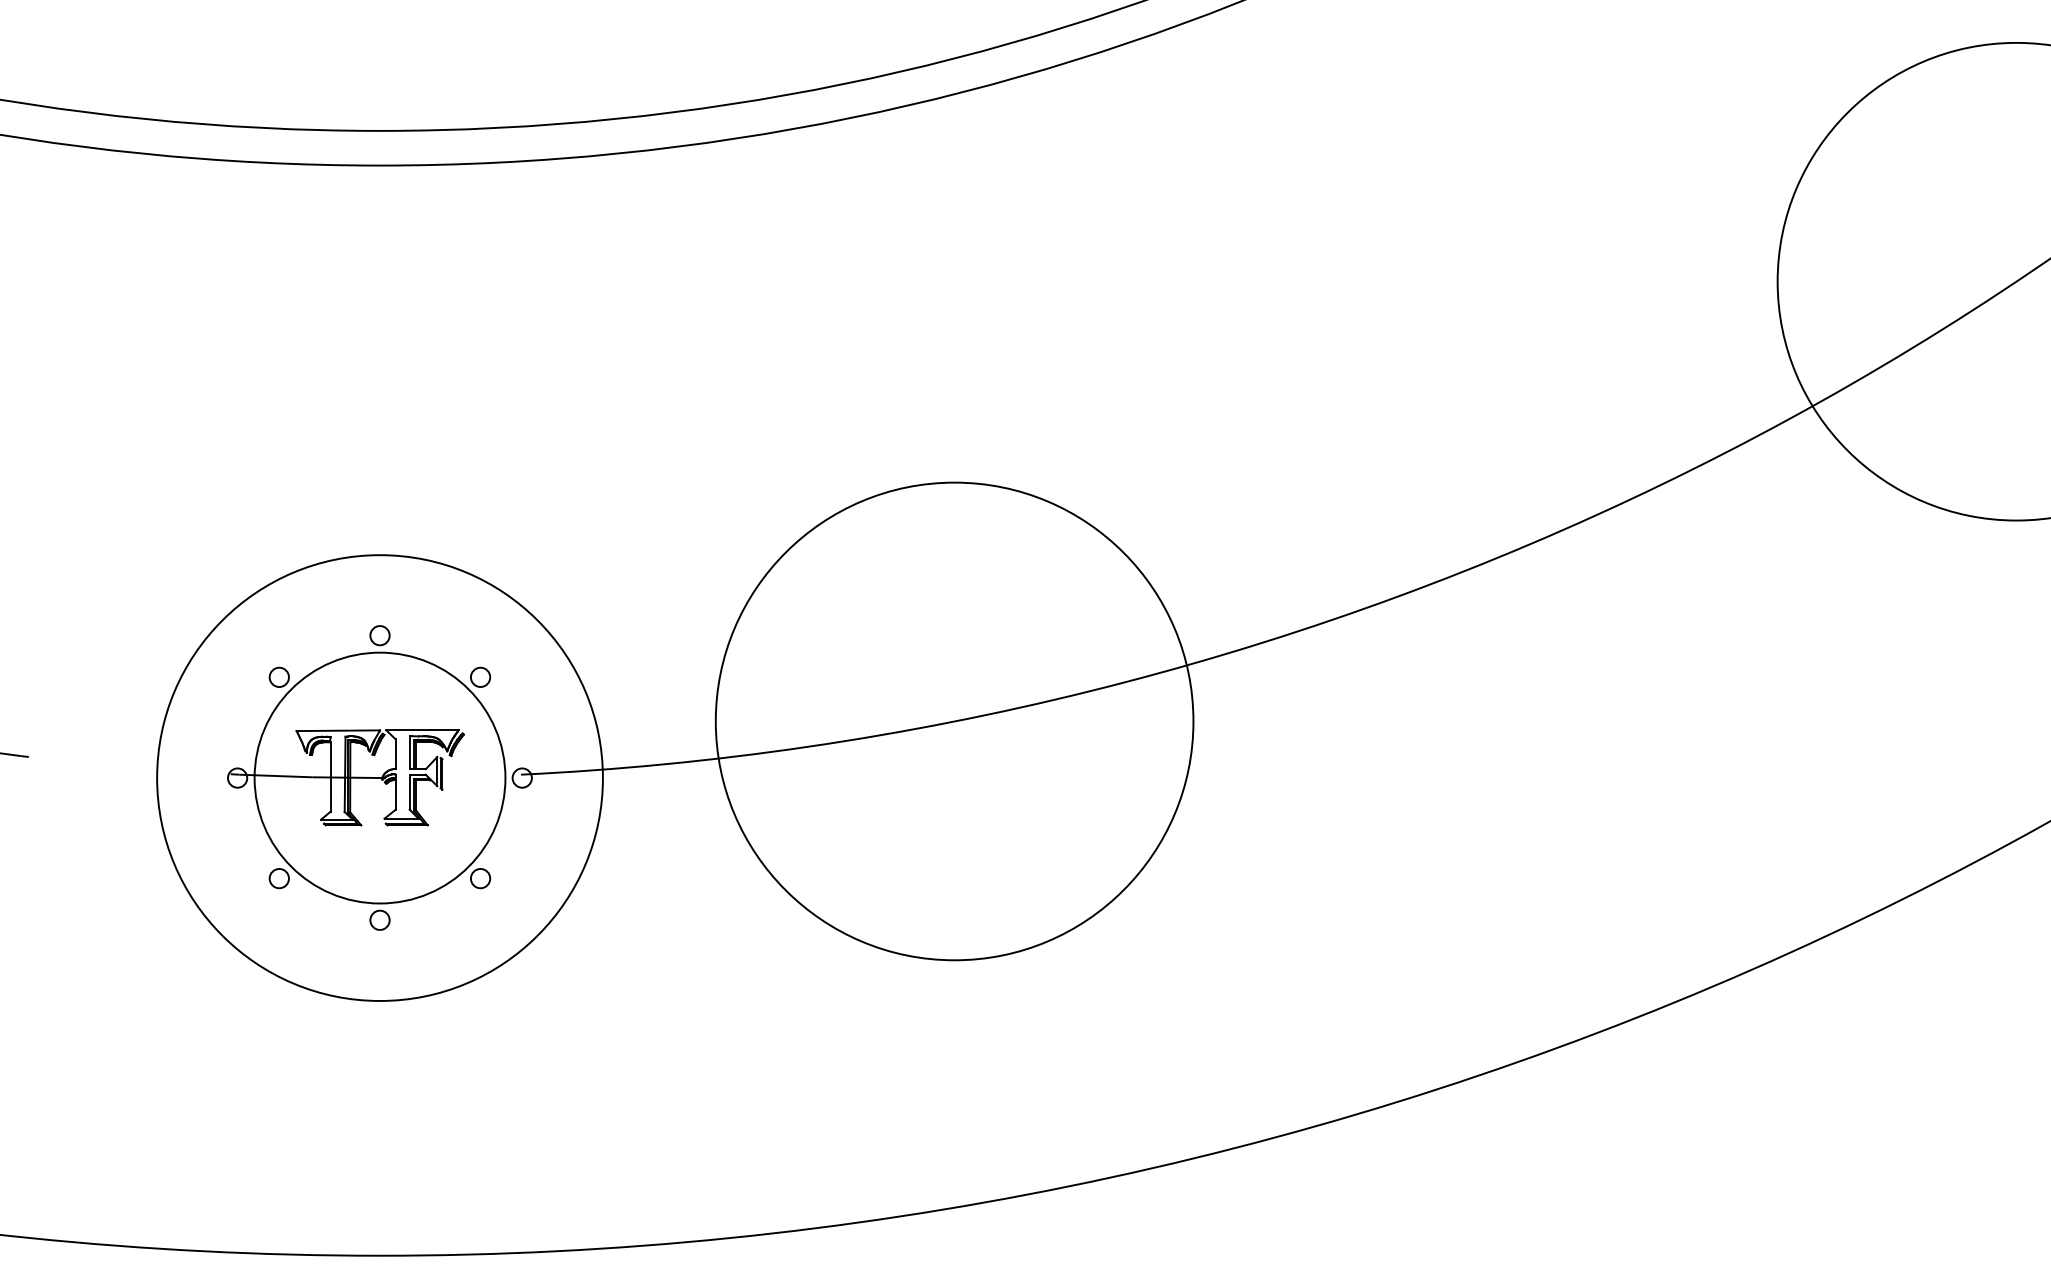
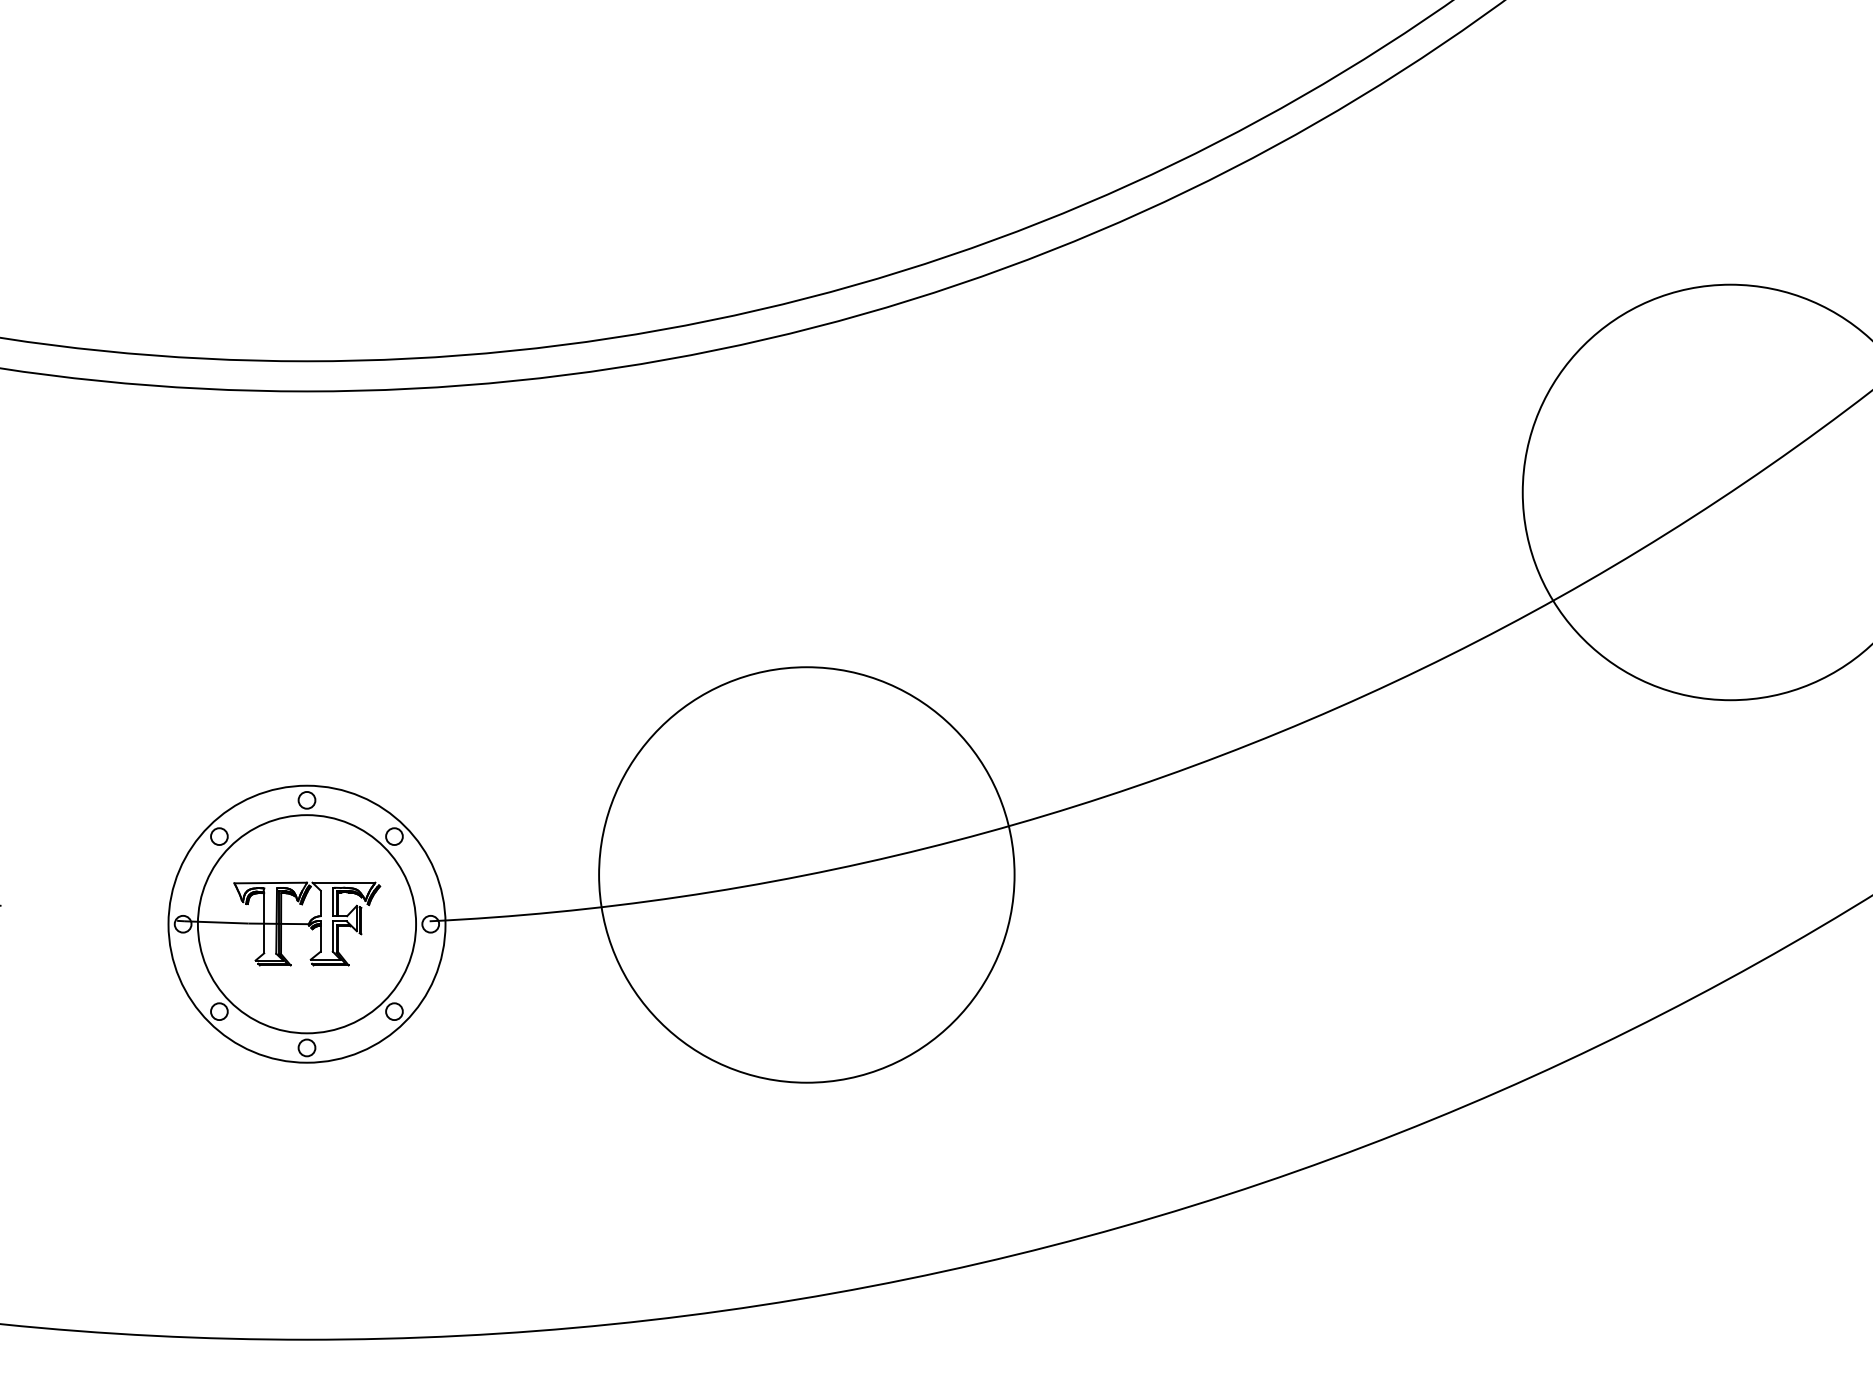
circle: (379, 777) -> (306, 923), size x0.71

